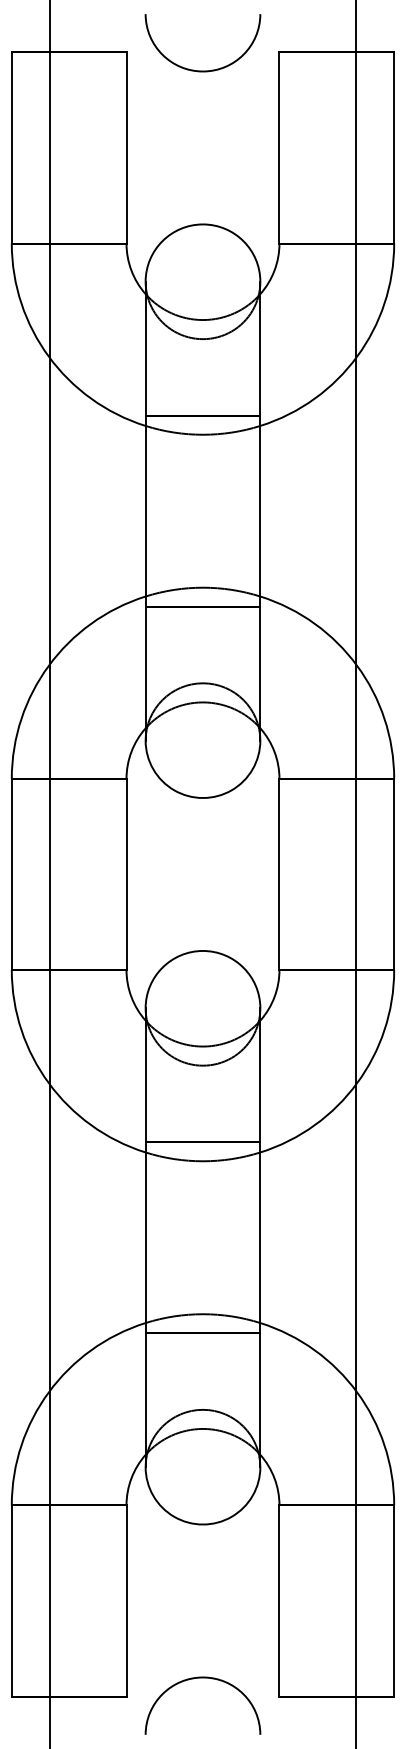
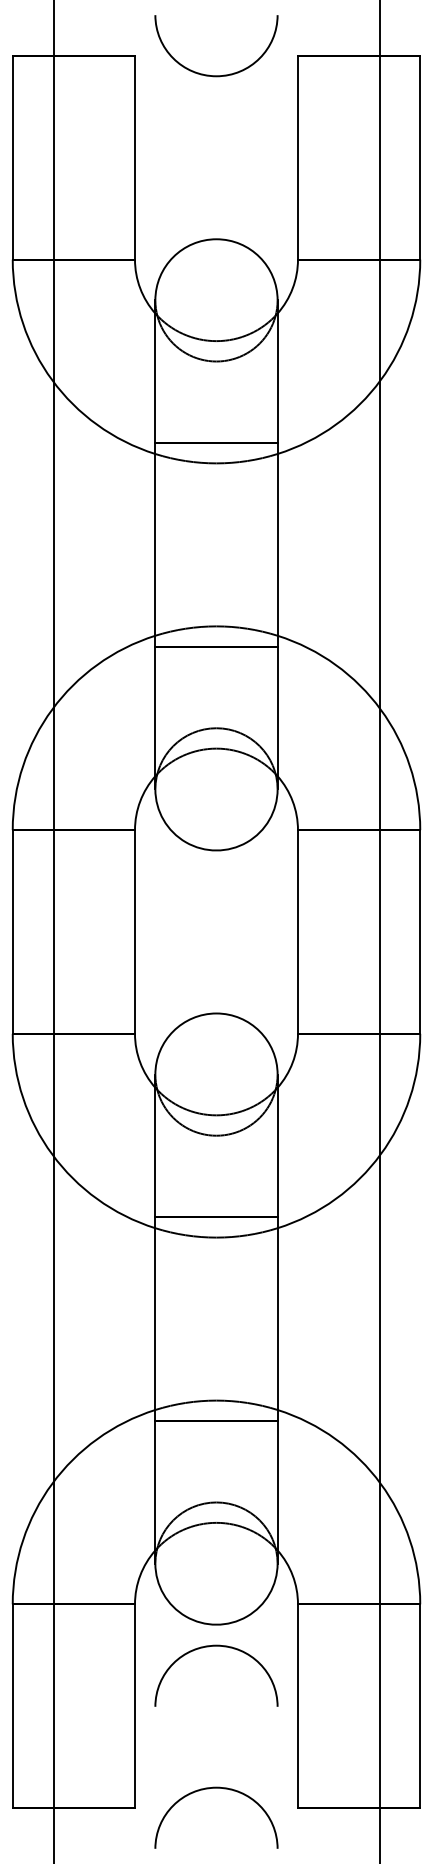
arc: (203, 1544) -> (216, 1646), added

